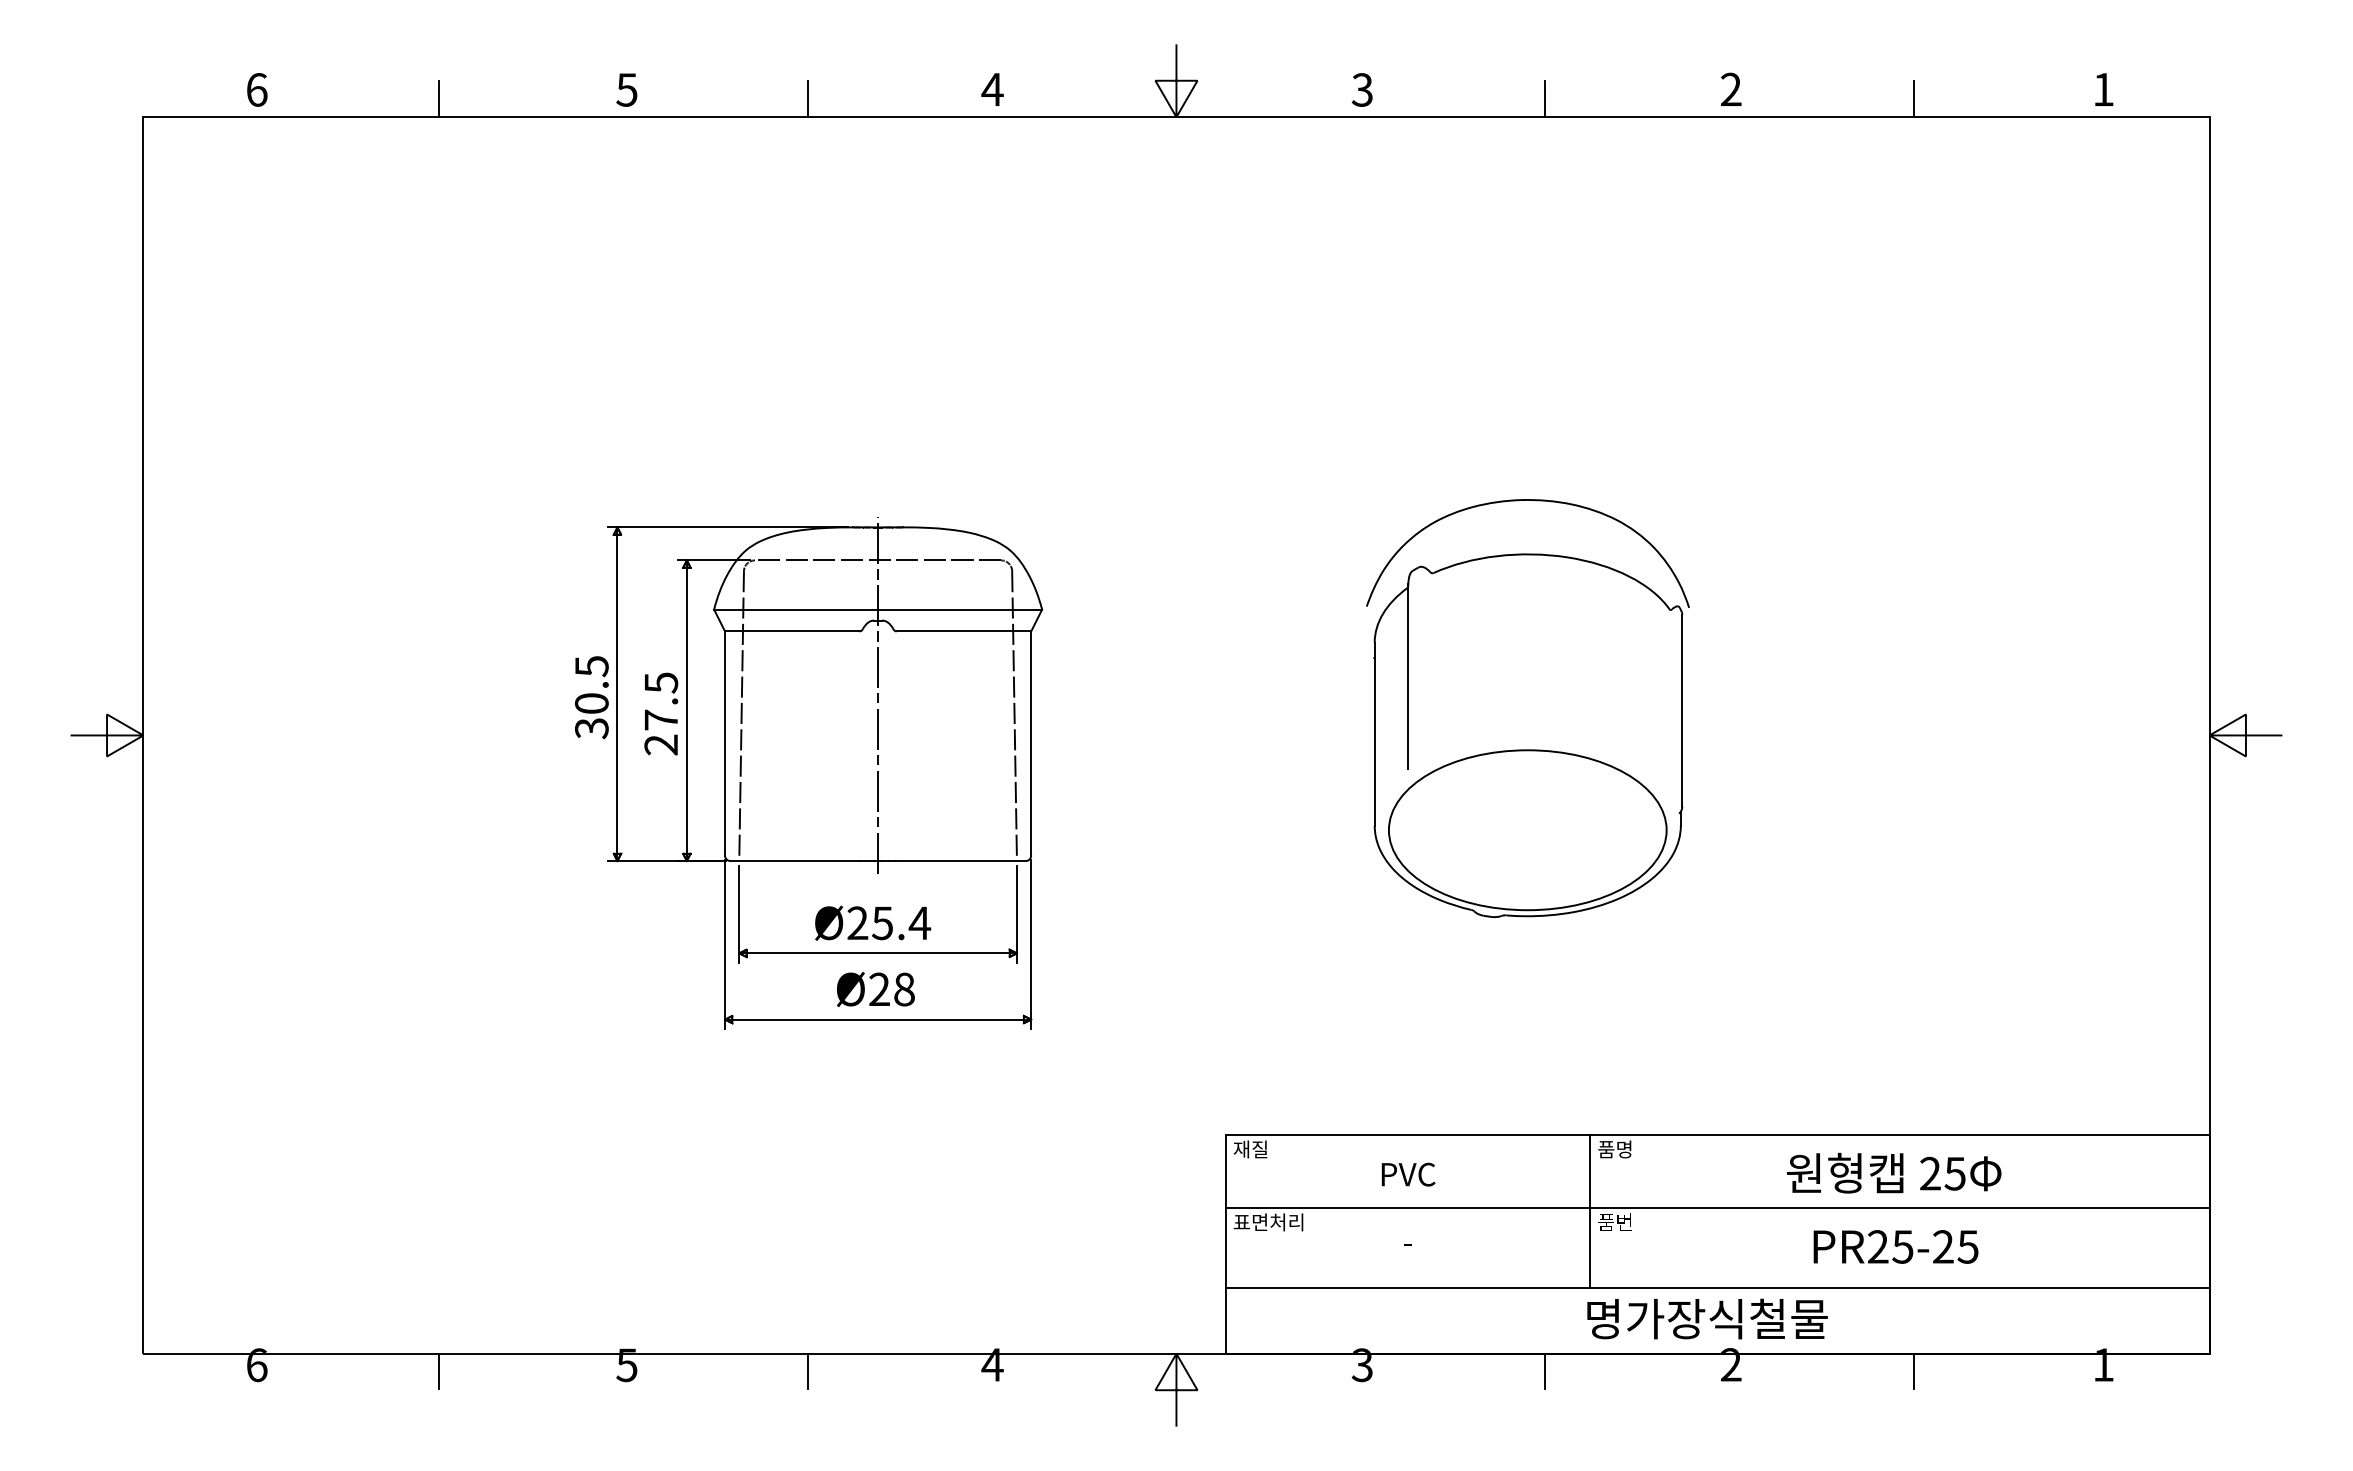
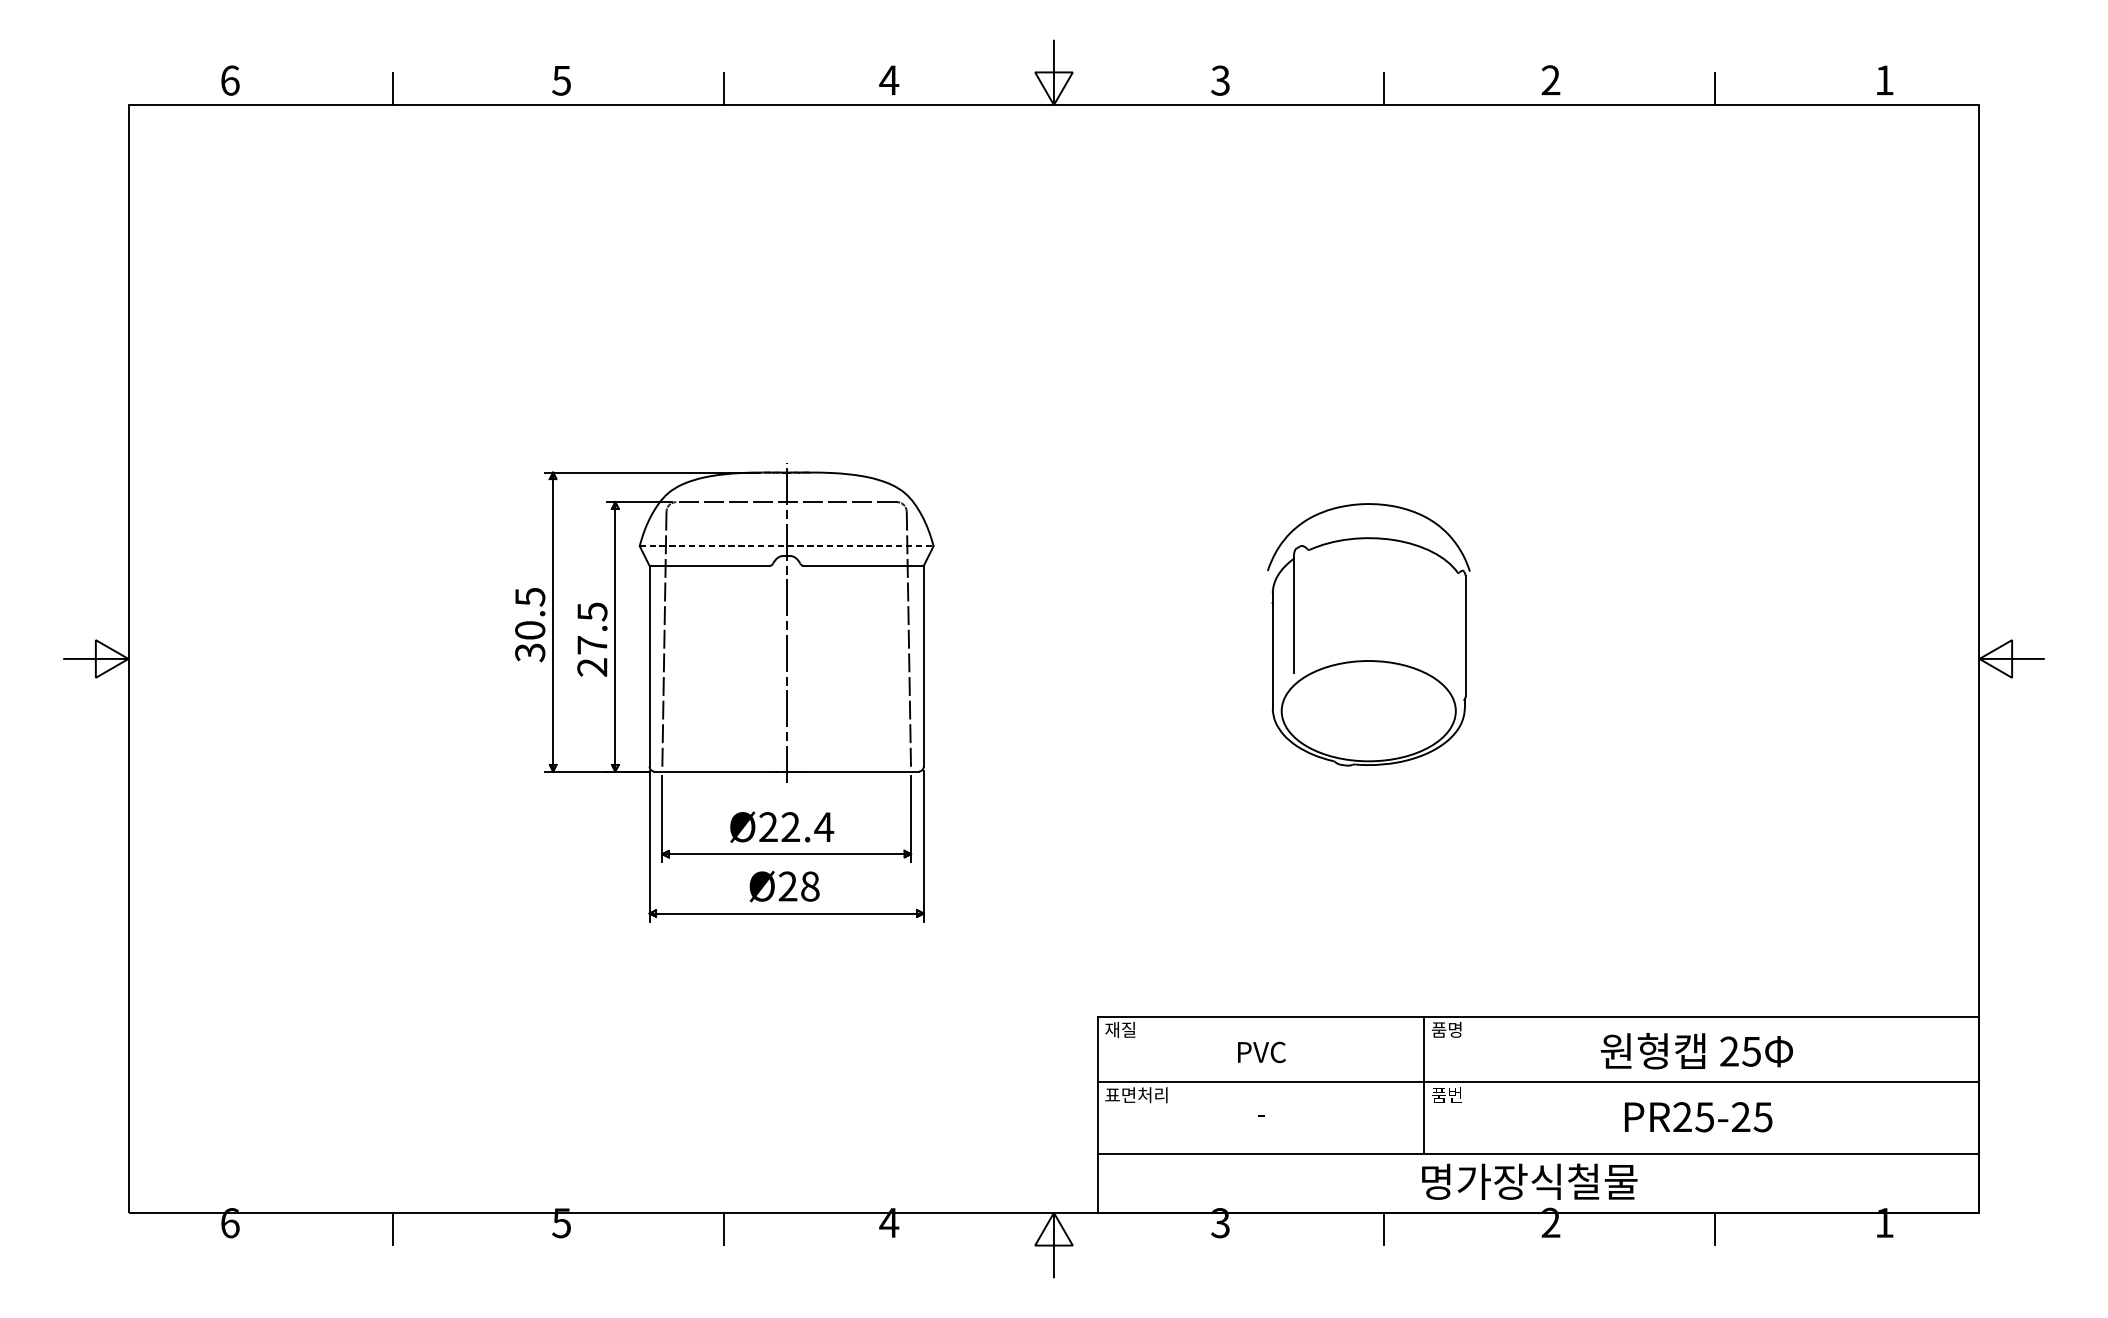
line: (878, 609) -> (787, 546), solid -> dashed
part: (1527, 708) -> (1368, 634), size x0.7
text: (882, 923) -> (790, 827), Ø25.4 -> Ø22.4

